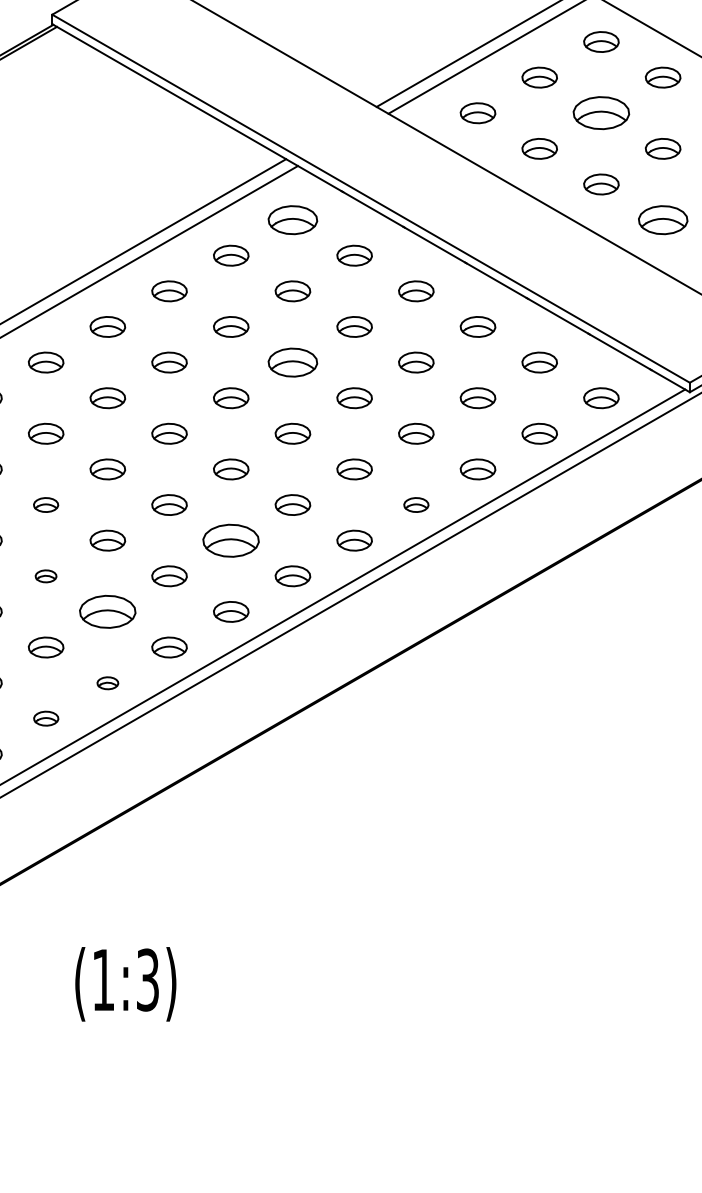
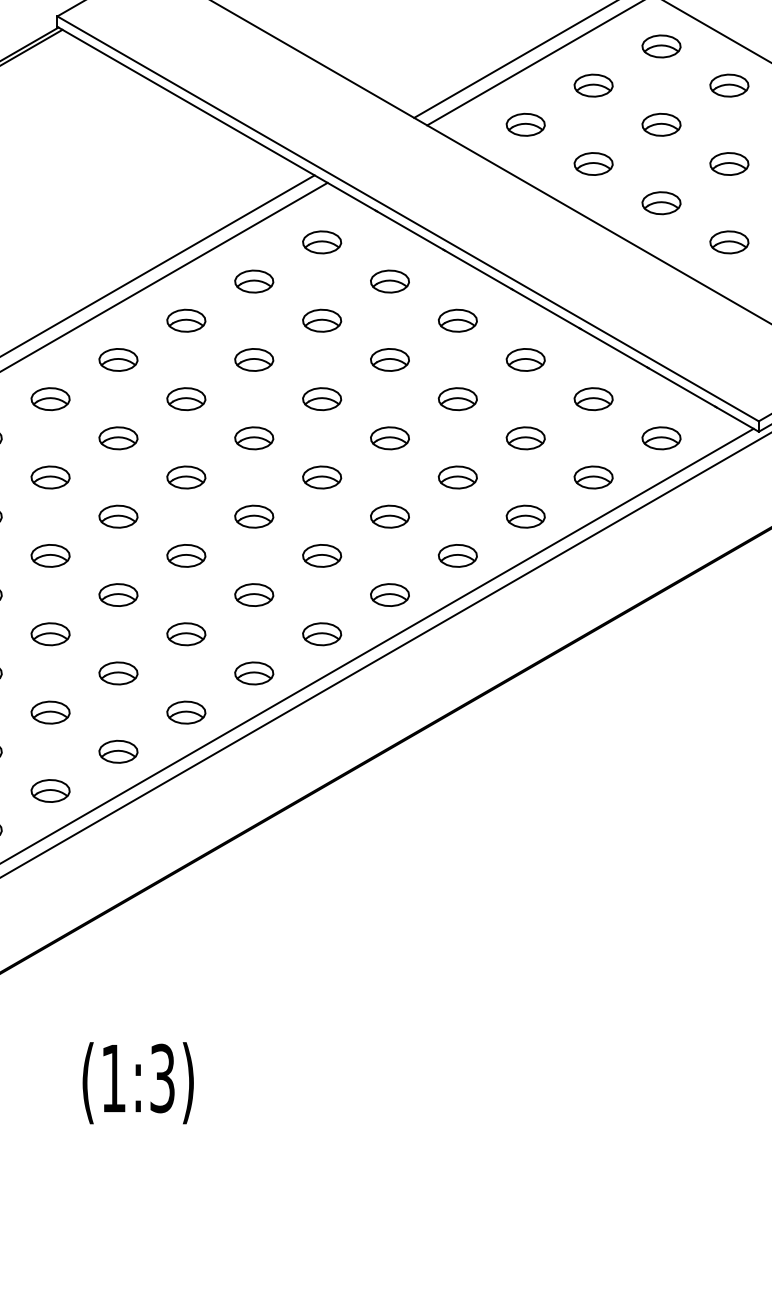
part: (601, 113) -> (661, 125), size x0.62
part: (292, 219) -> (321, 241), size x0.71
part: (662, 219) -> (728, 241), size x0.71
part: (292, 362) -> (321, 399), size x0.71
part: (45, 504) -> (49, 555), size x1.43
part: (416, 504) -> (458, 555), size x1.43
part: (231, 540) -> (254, 594), size x0.62
part: (45, 576) -> (49, 634), size x1.67
part: (107, 611) -> (118, 673), size x0.62
part: (107, 683) -> (118, 752), size x1.67
part: (46, 718) -> (50, 790), size x1.43

